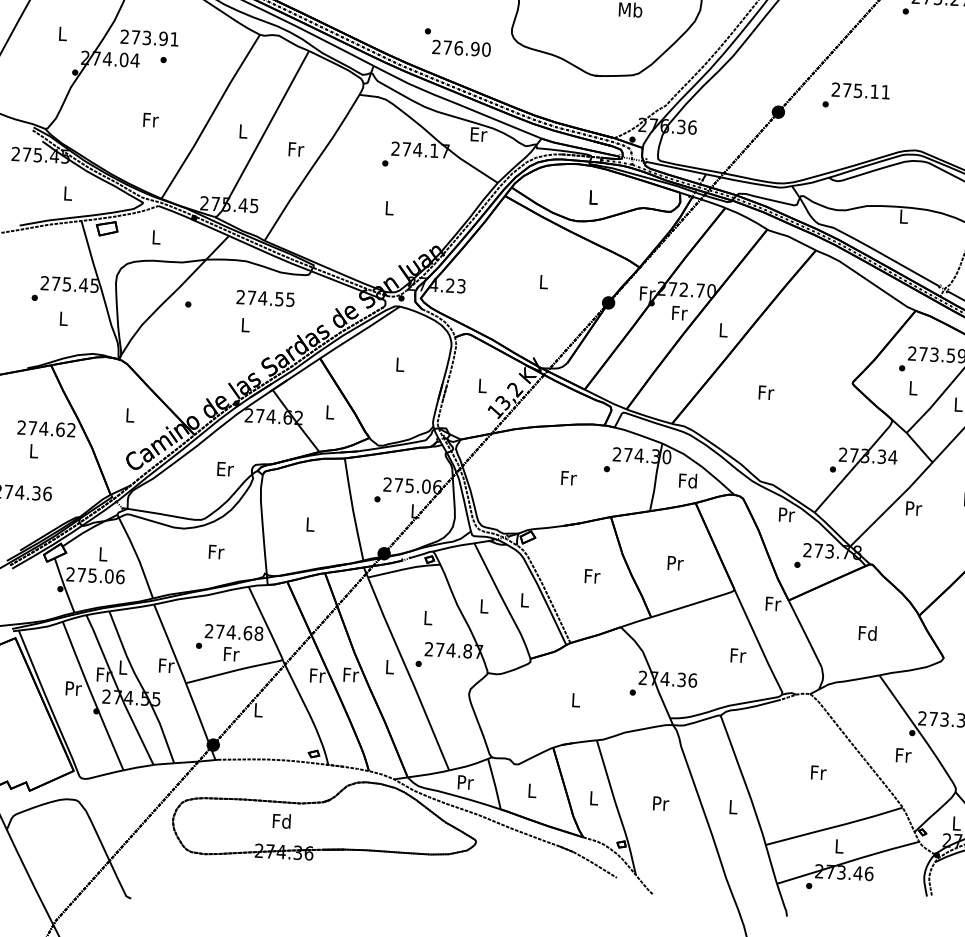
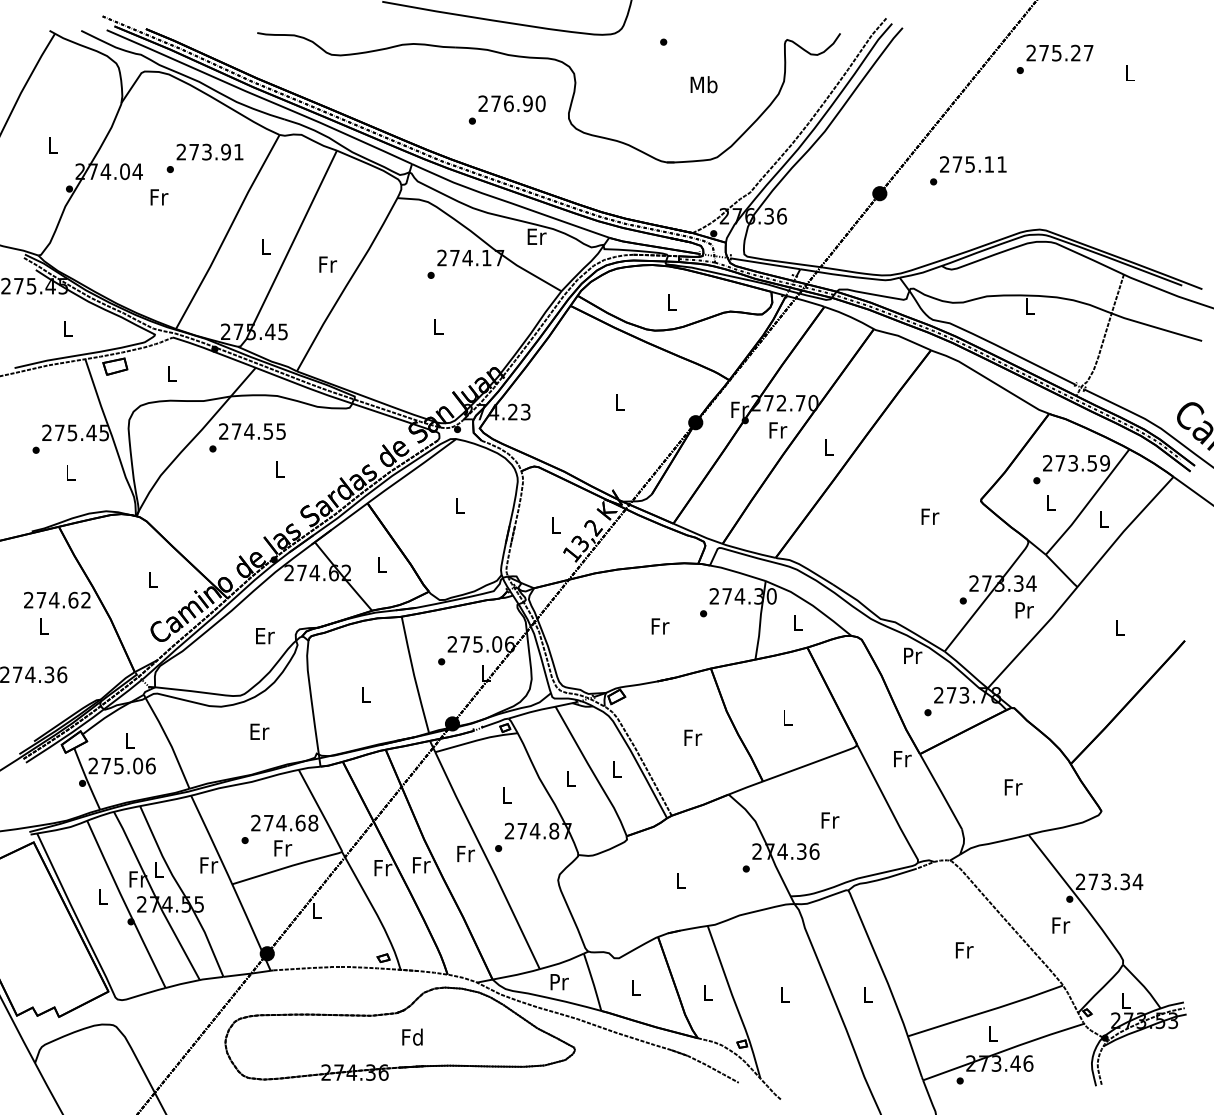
text: (149, 37) -> (209, 151), moved
text: (461, 48) -> (511, 103), moved
text: (151, 120) -> (159, 197), moved
text: (265, 298) -> (252, 431), moved
text: (766, 392) -> (930, 516), moved
text: (688, 479) -> (797, 621), Fd -> L
text: (913, 508) -> (1024, 610), moved
text: (216, 551) -> (259, 731), Fr -> Er
text: (676, 562) -> (788, 717), Pr -> L
text: (867, 632) -> (1012, 786), Fd -> Fr
text: (738, 655) -> (830, 820), moved
text: (389, 666) -> (465, 853), L -> Fr
text: (73, 689) -> (103, 897), Pr -> L
text: (661, 804) -> (785, 995), Pr -> L
text: (281, 820) -> (412, 1036), moved

